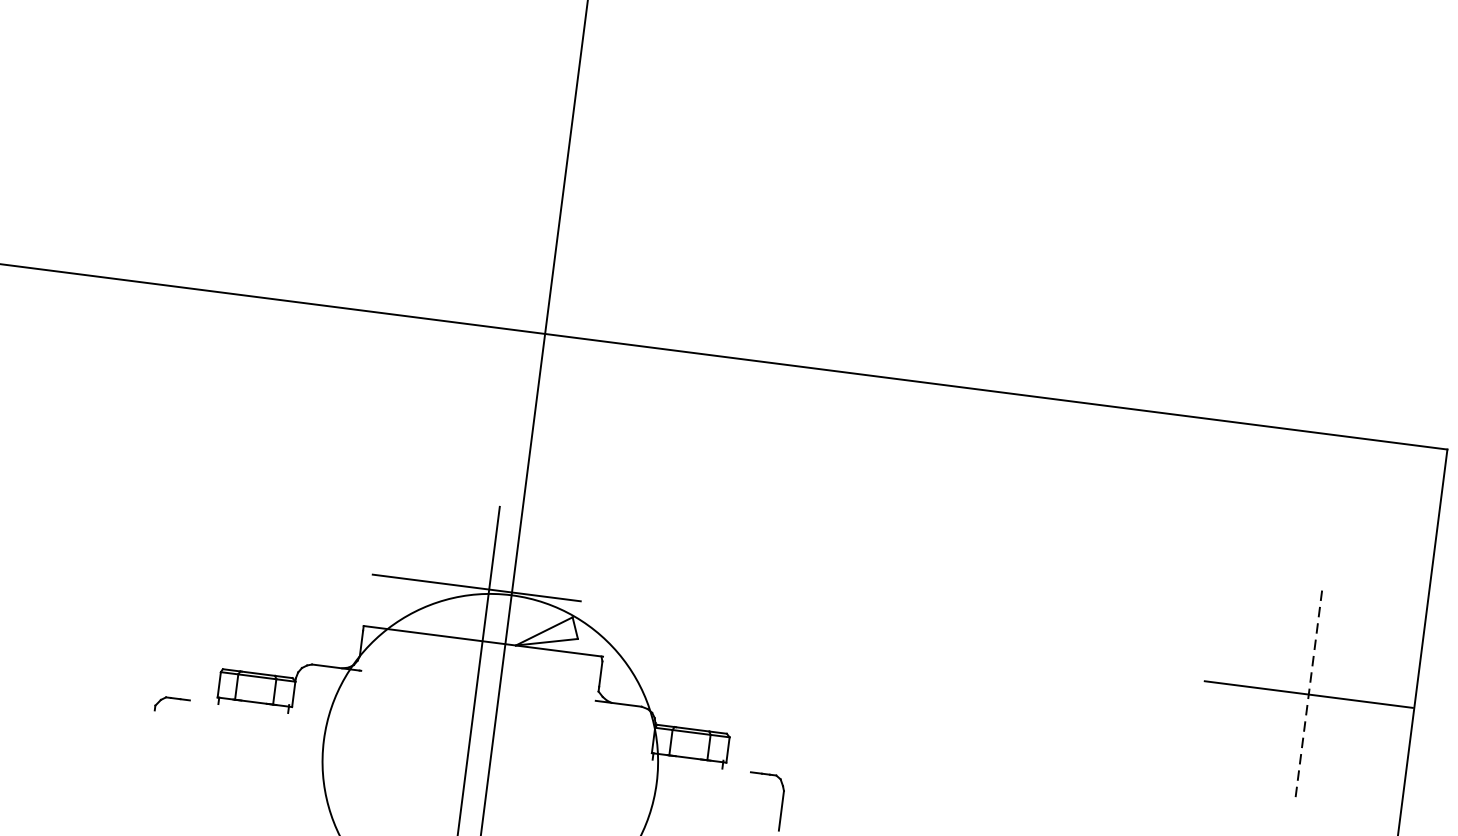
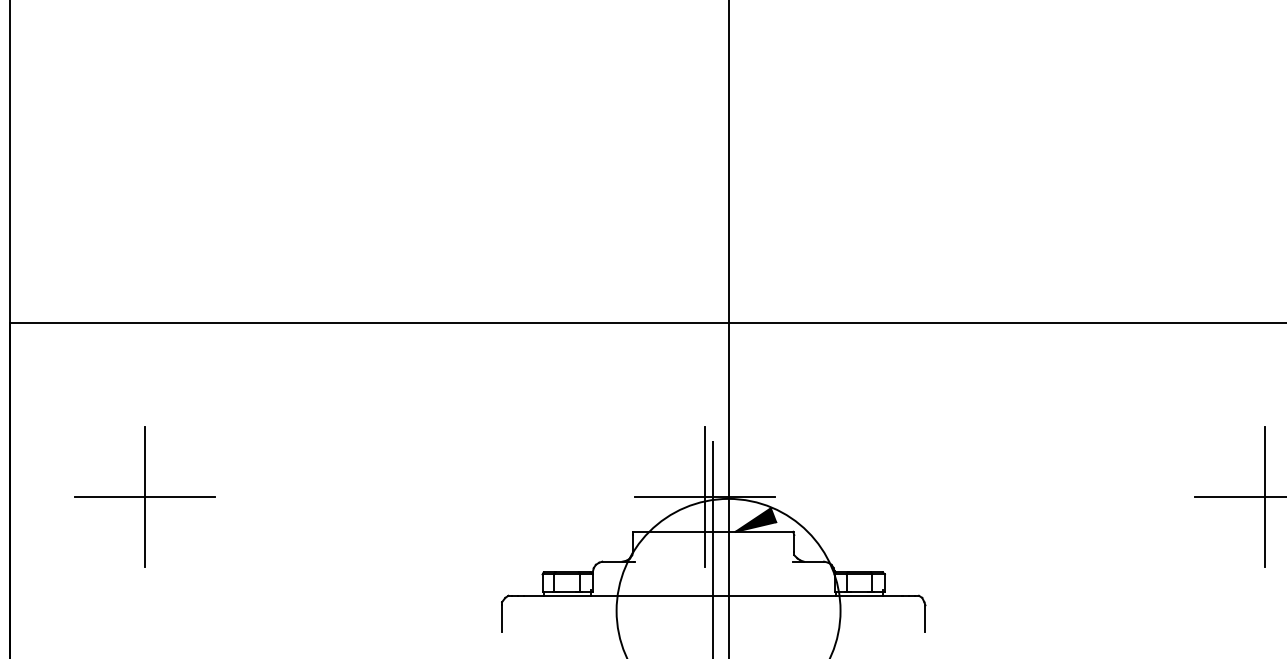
line: (476, 588) -> (704, 497), added
fill: (547, 631) -> (755, 519), added
line: (1308, 695) -> (1264, 497), dashed -> solid
line: (152, 729) -> (502, 618), added
line: (470, 735) -> (713, 595), added

